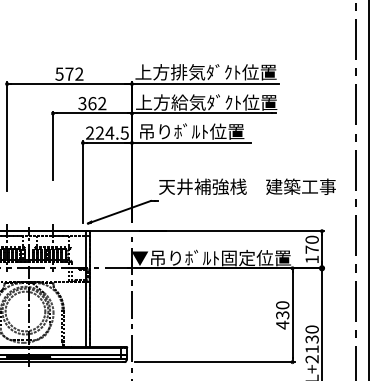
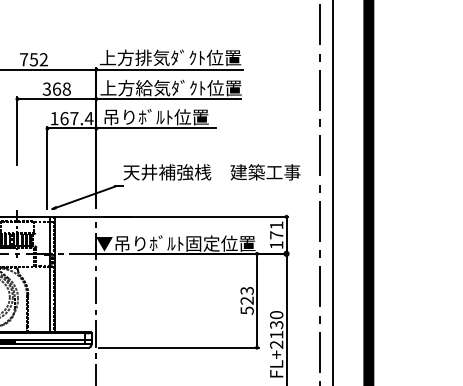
text: (64, 73) -> (28, 59), 572 -> 752
text: (102, 102) -> (66, 88), 362 -> 368
text: (107, 132) -> (71, 118), 224.5 -> 167.4
text: (312, 239) -> (276, 225), 170 -> 171
text: (282, 314) -> (246, 300), 430 -> 523

